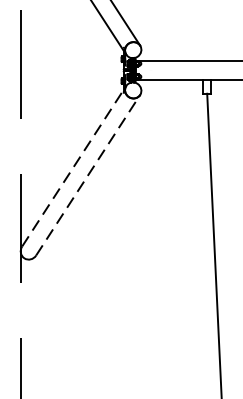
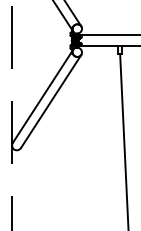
line: (74, 164) -> (43, 95), dashed -> solid
line: (88, 175) -> (51, 101), dashed -> solid

